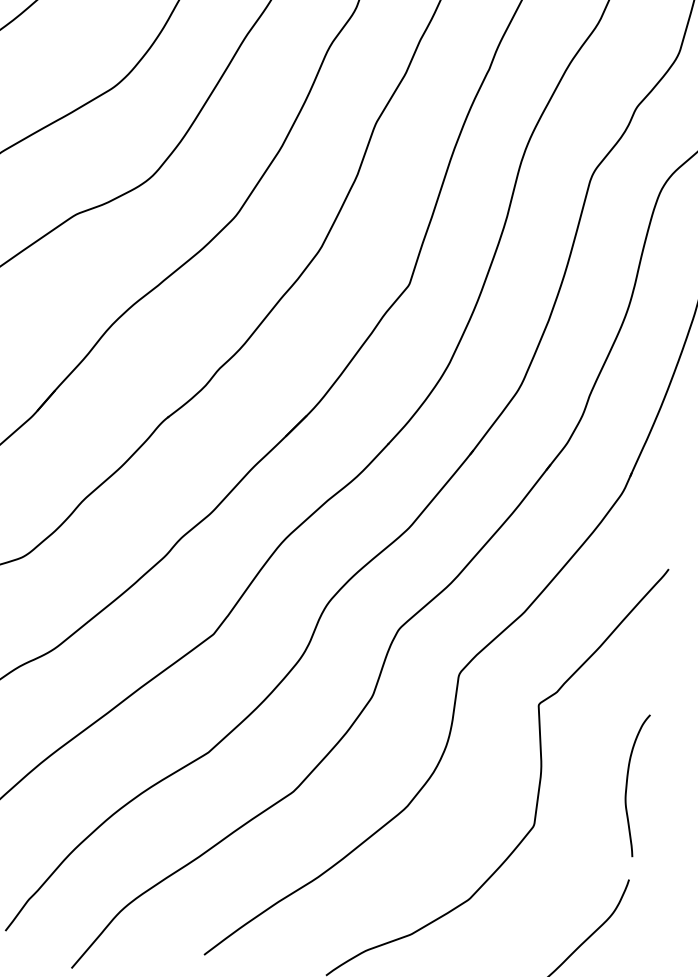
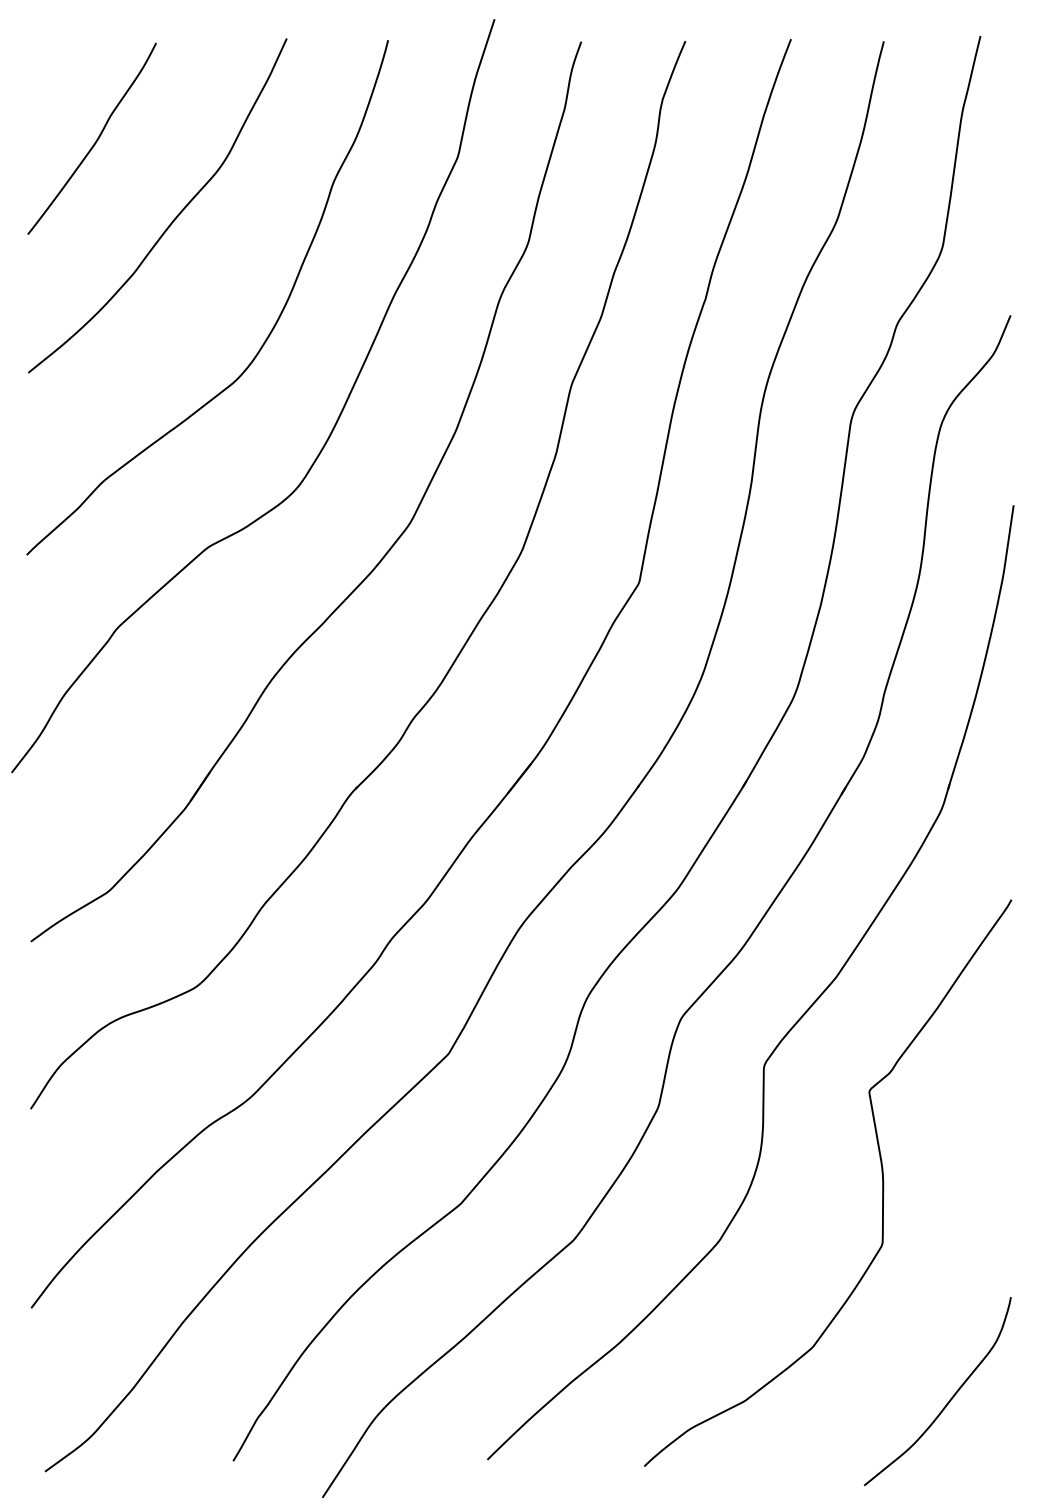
curve: (627, 784) -> (993, 1177), removed

